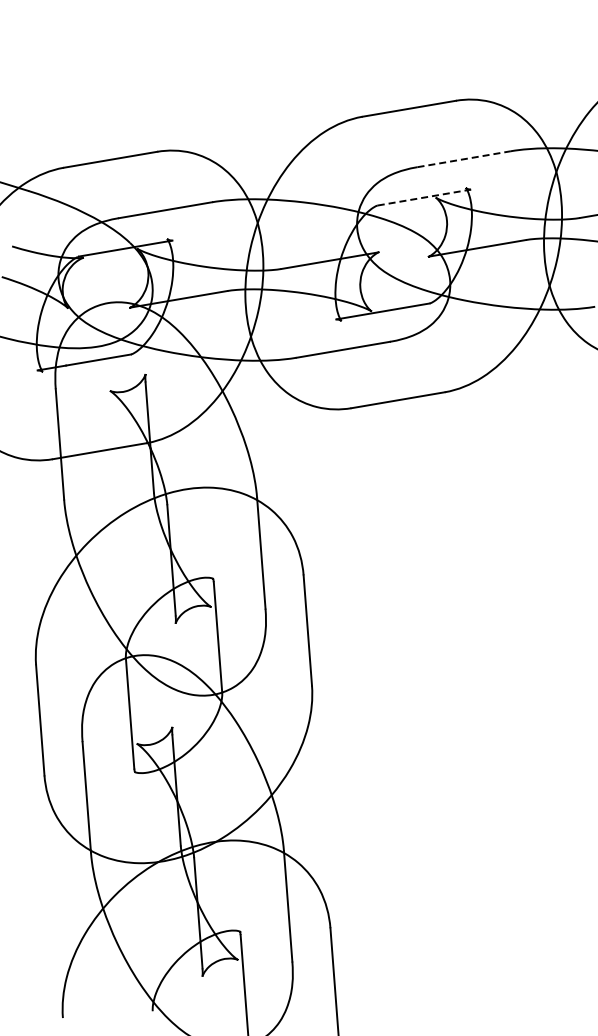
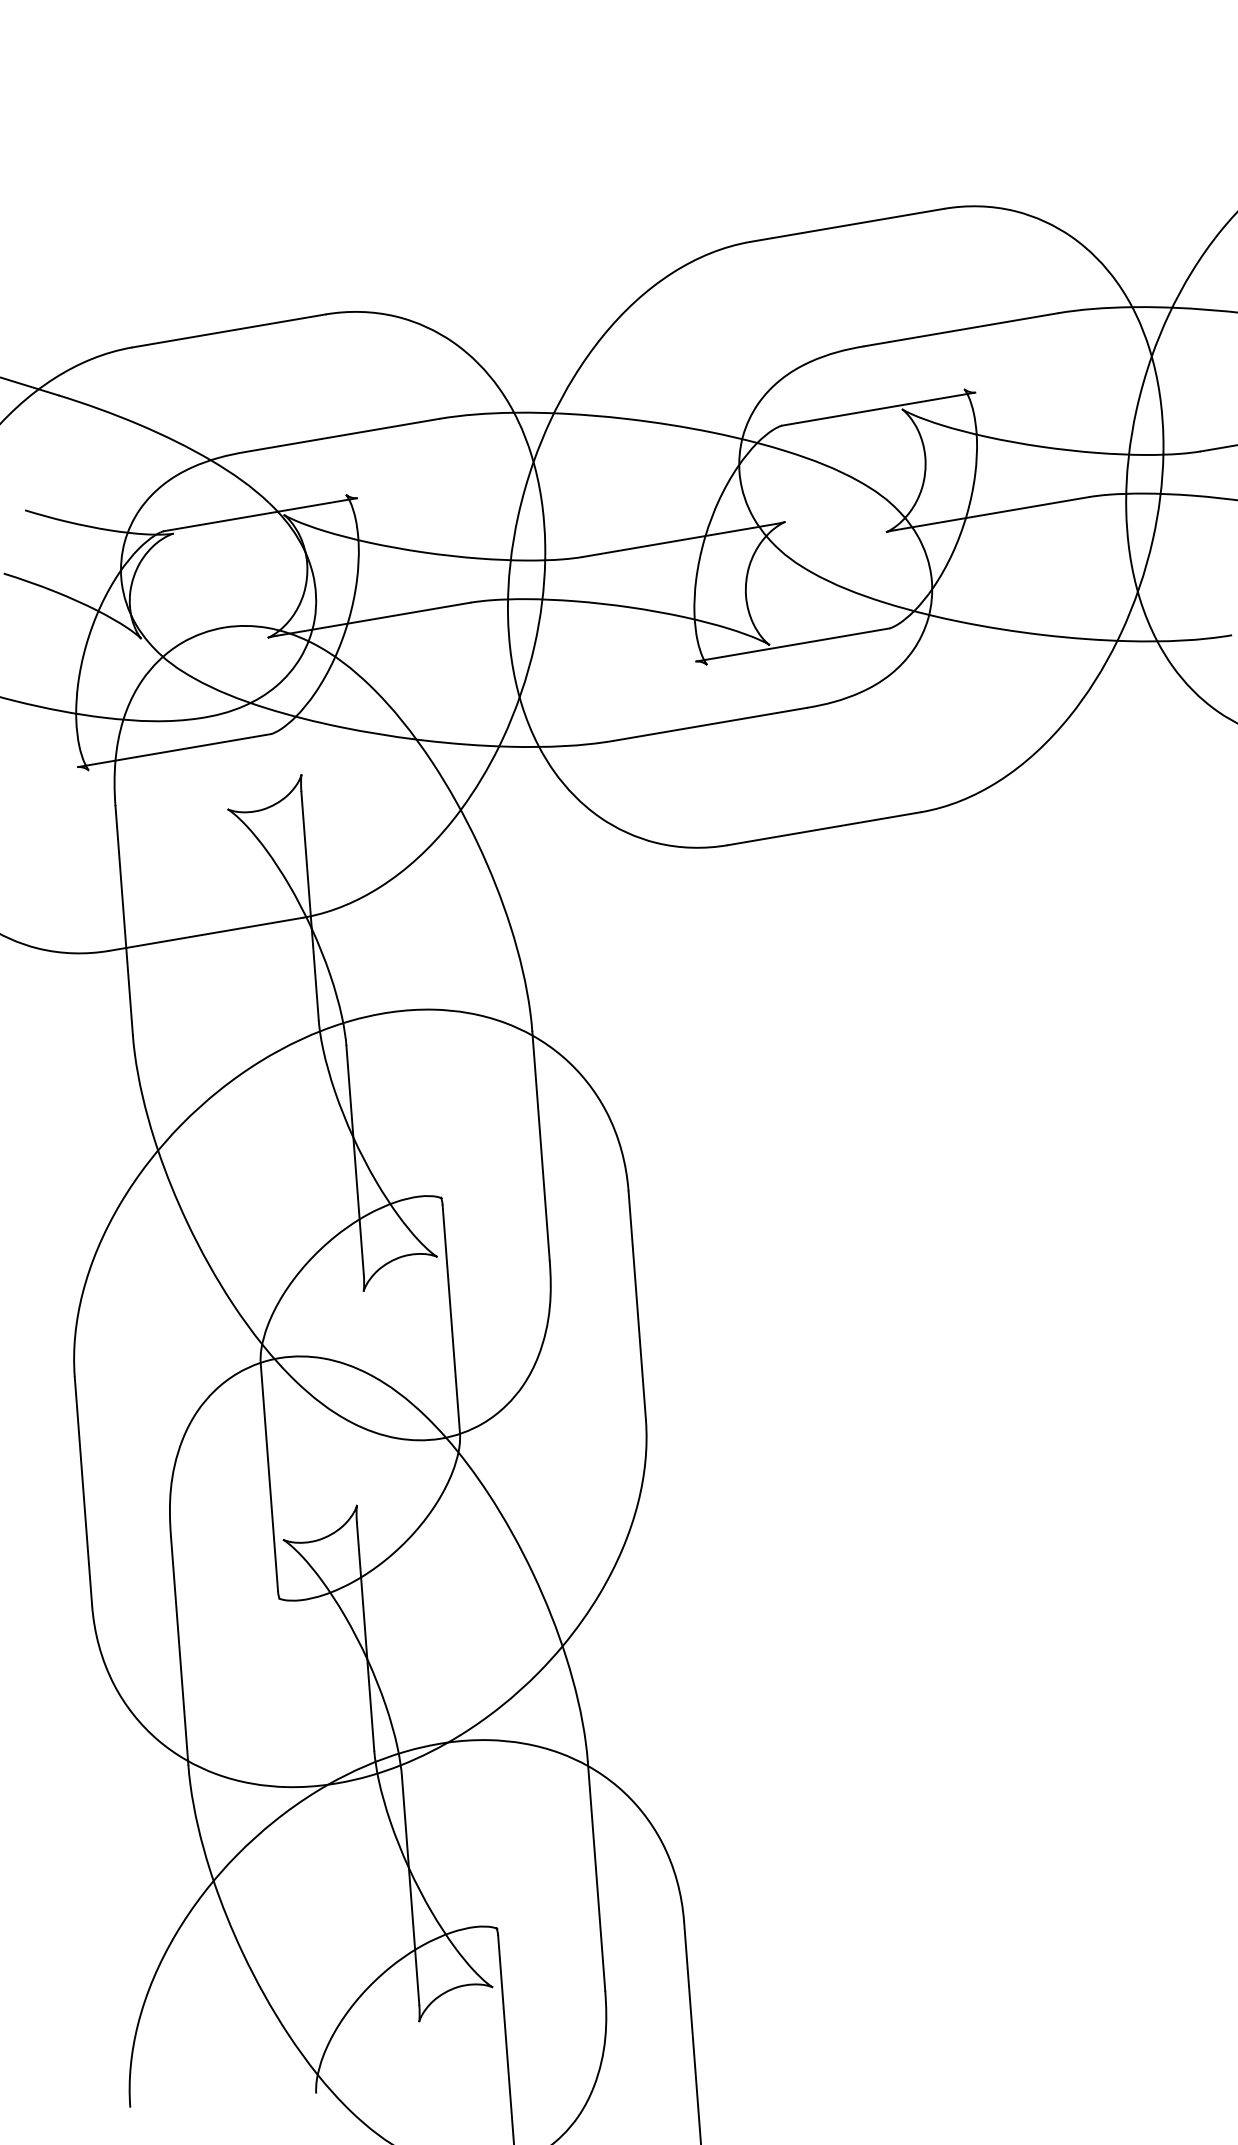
line: (464, 159) -> (961, 330), dashed -> solid
line: (424, 197) -> (878, 409), dashed -> solid

